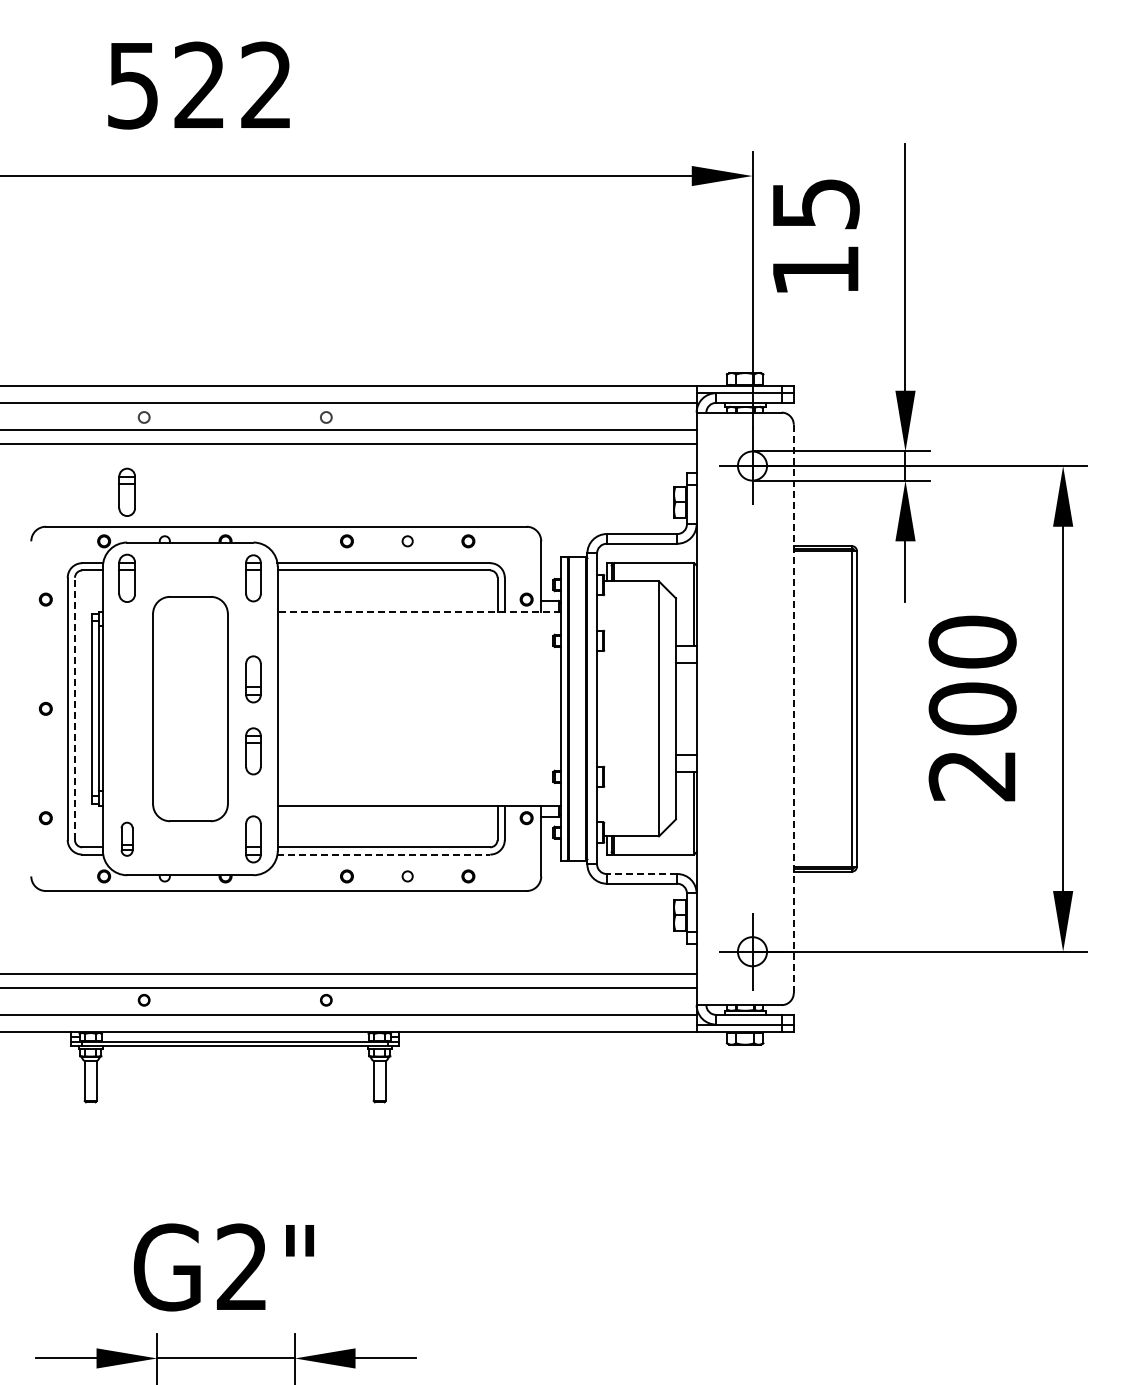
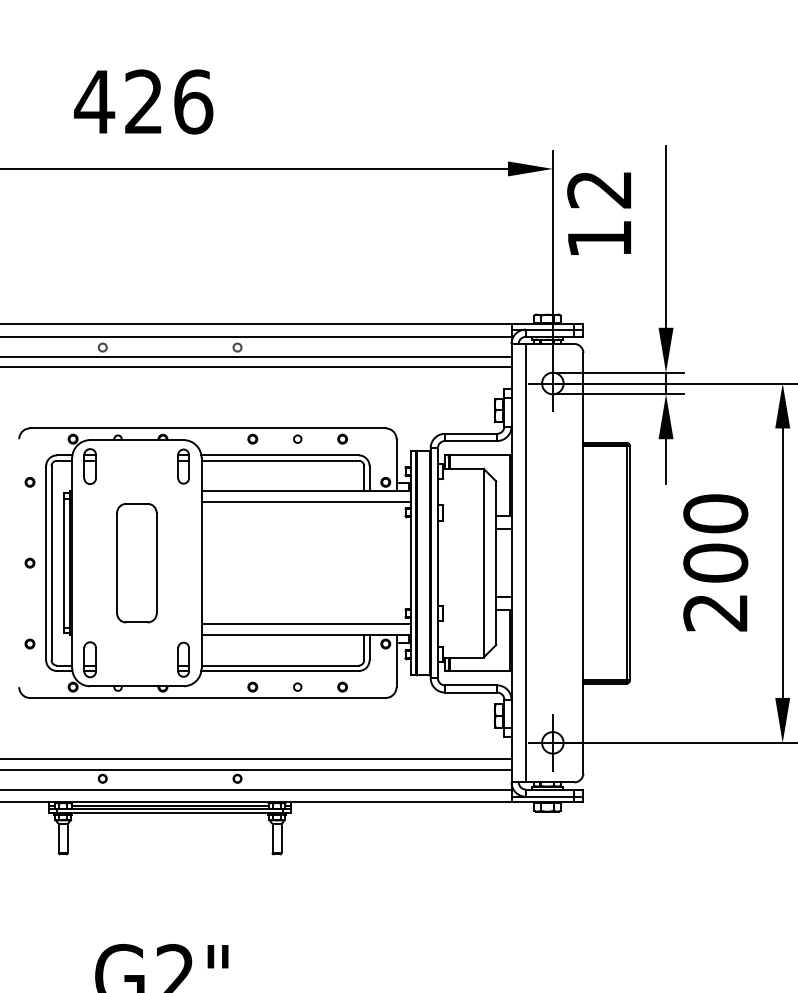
text: (199, 85) -> (143, 101), 522 -> 426
text: (815, 204) -> (599, 189), 15 -> 12
part: (126, 491) -> (89, 402), removed
line: (418, 611) -> (305, 491), dashed -> solid
line: (418, 626) -> (305, 502), added
part: (253, 679) -> (183, 541), removed
line: (75, 708) -> (51, 562), dashed -> solid
part: (189, 708) -> (136, 562), size x0.71
line: (716, 708) -> (526, 562), added
line: (793, 709) -> (583, 563), dashed -> solid
part: (253, 751) -> (183, 594), removed
line: (418, 791) -> (305, 624), added
part: (126, 838) -> (89, 659), size x1.43
line: (384, 854) -> (280, 670), dashed -> solid
line: (641, 874) -> (470, 685), dashed -> solid
line: (235, 1036) -> (170, 805), added

